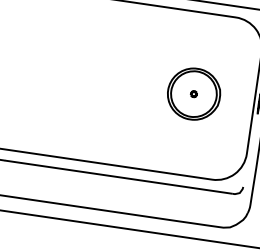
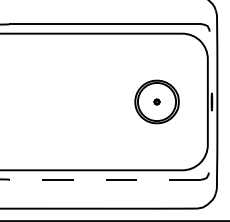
line: (119, 177) -> (105, 179), solid -> dashed

